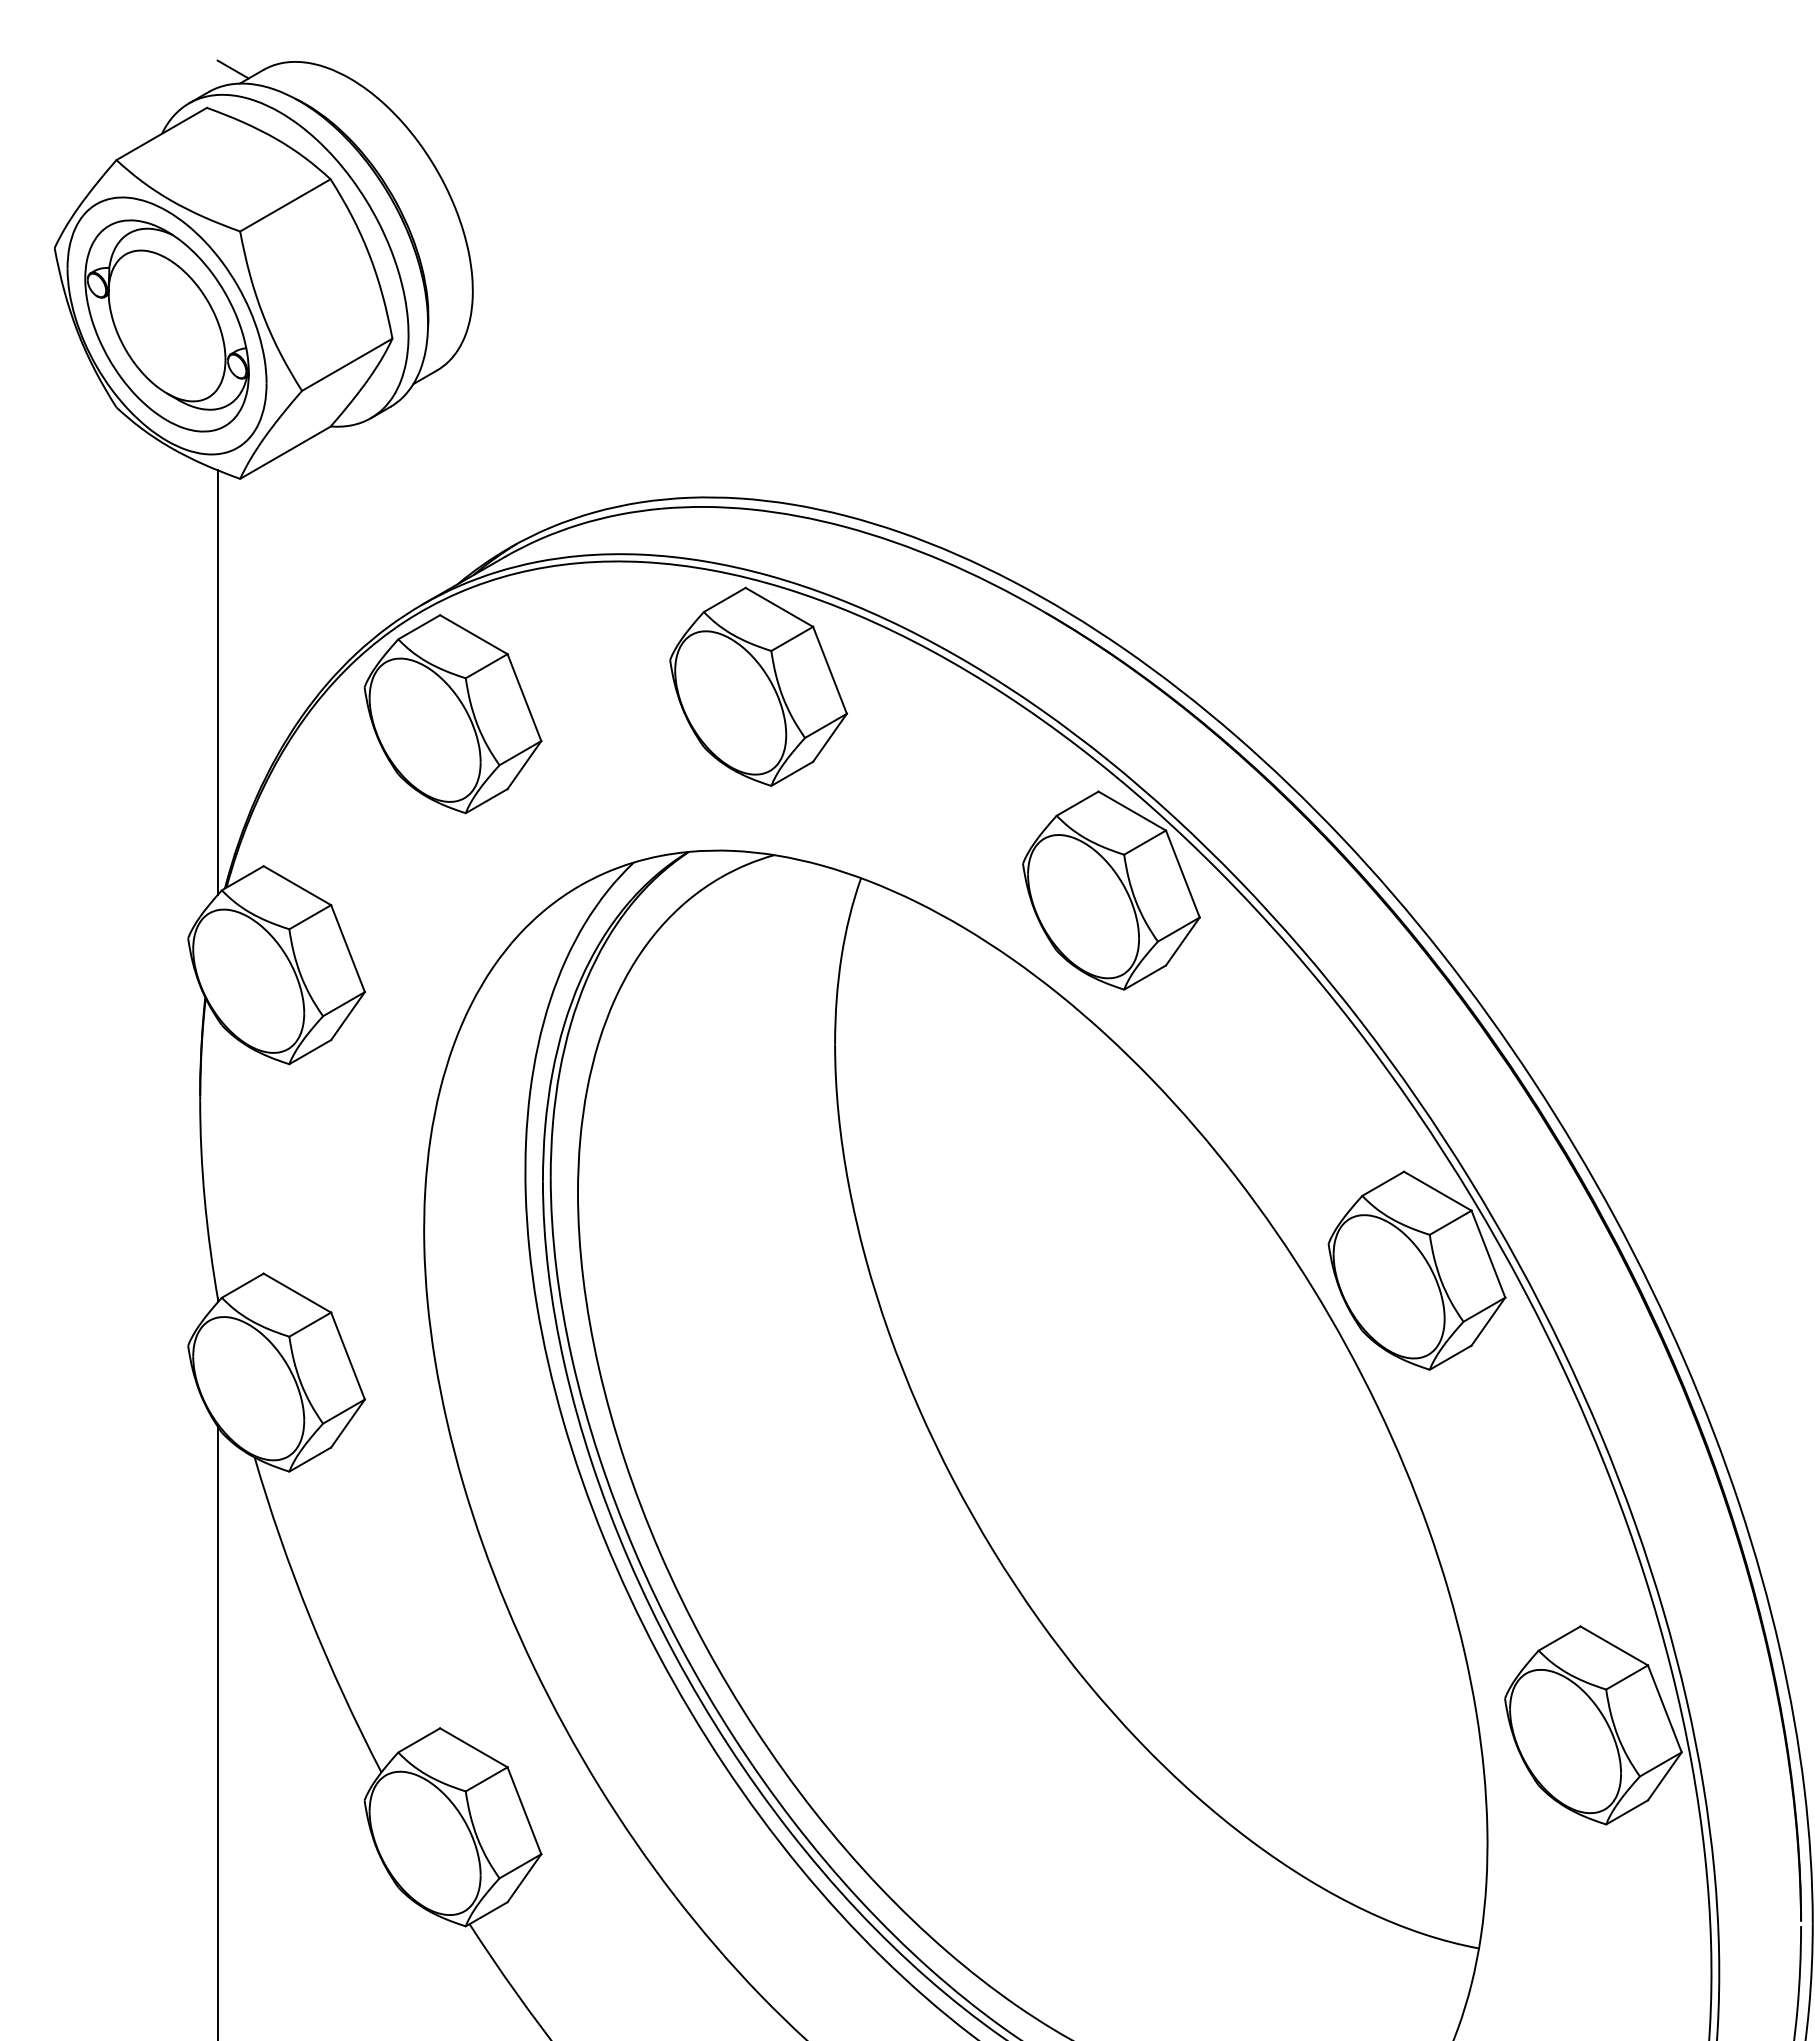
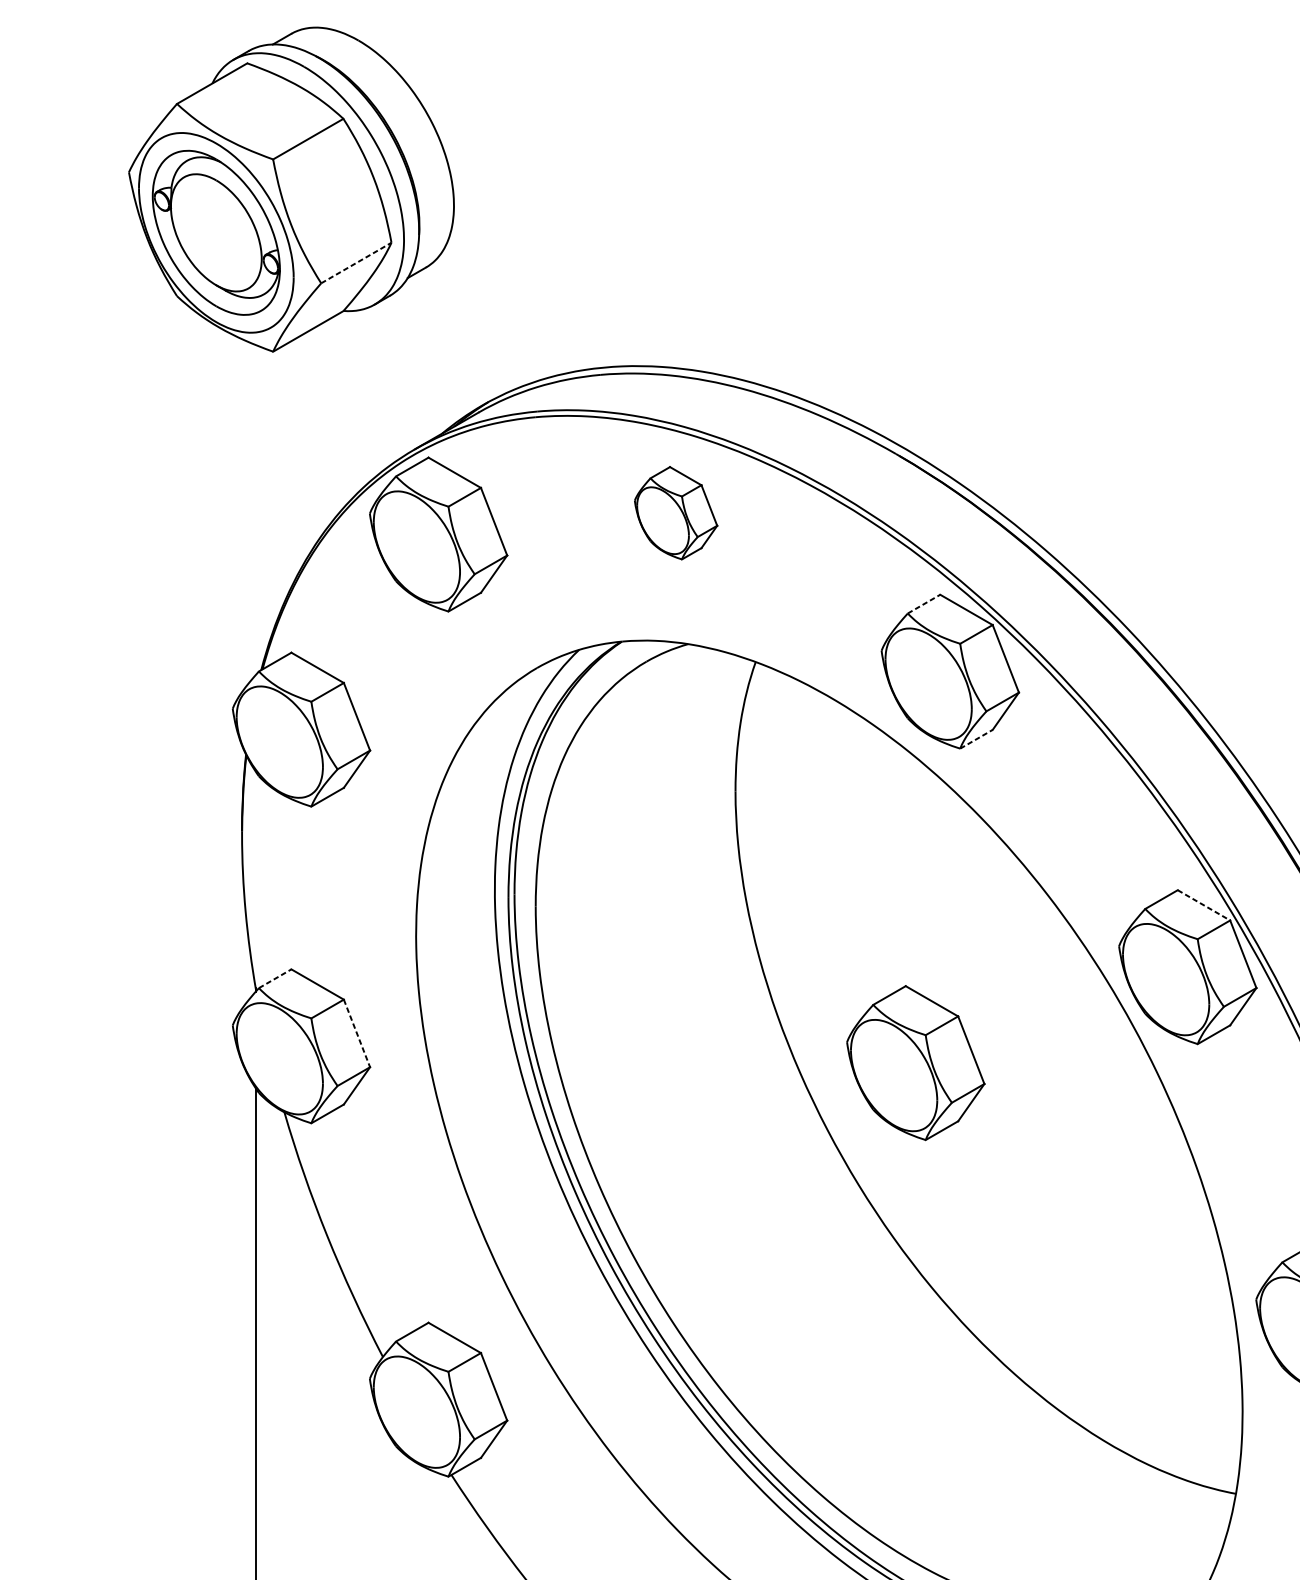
line: (232, 69) -> (267, 33), removed
line: (347, 364) -> (356, 262), solid -> dashed
line: (217, 682) -> (255, 509), removed
part: (758, 686) -> (676, 513), size x0.6
line: (1078, 803) -> (924, 603), solid -> dashed
line: (1145, 977) -> (976, 739), solid -> dashed
line: (1437, 1191) -> (1203, 905), solid -> dashed
line: (243, 1285) -> (275, 978), solid -> dashed
line: (348, 1356) -> (357, 1033), solid -> dashed
part: (1066, 1394) -> (915, 1063), added

